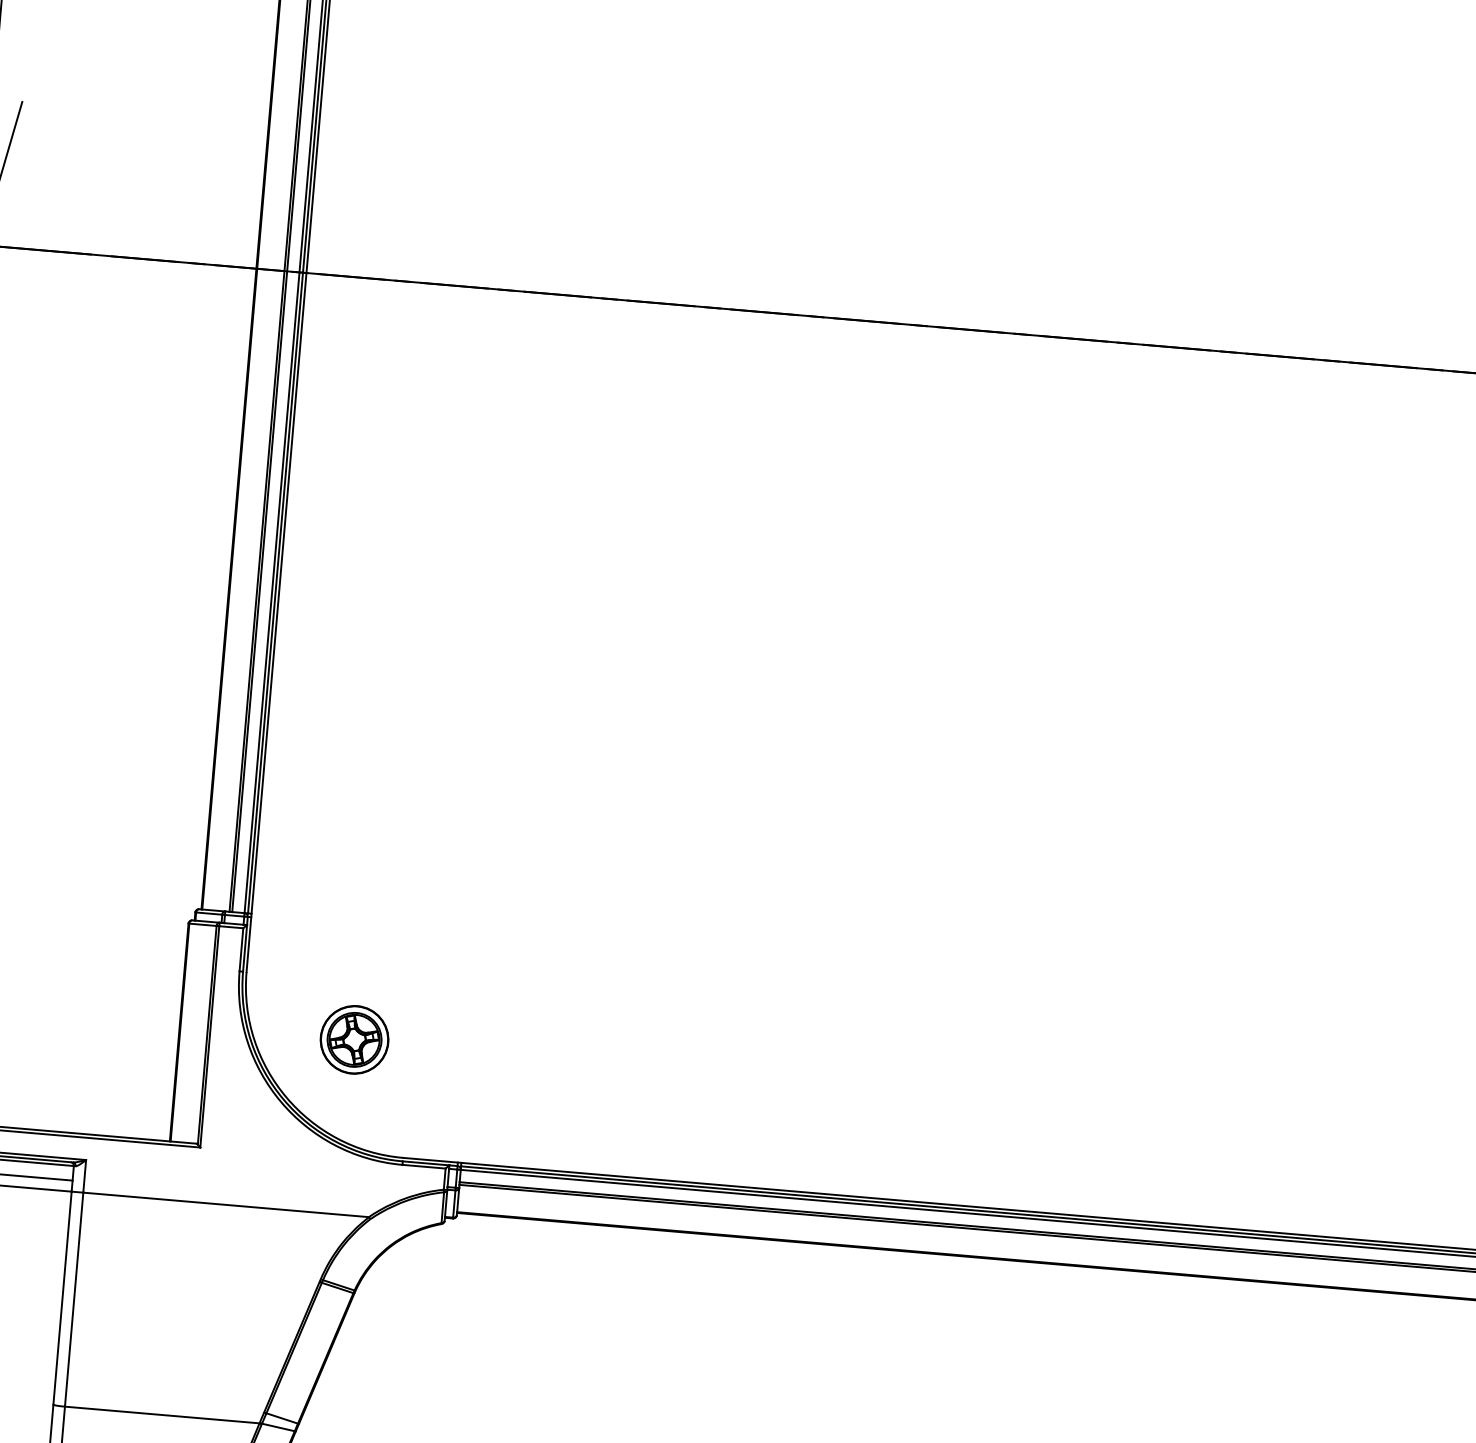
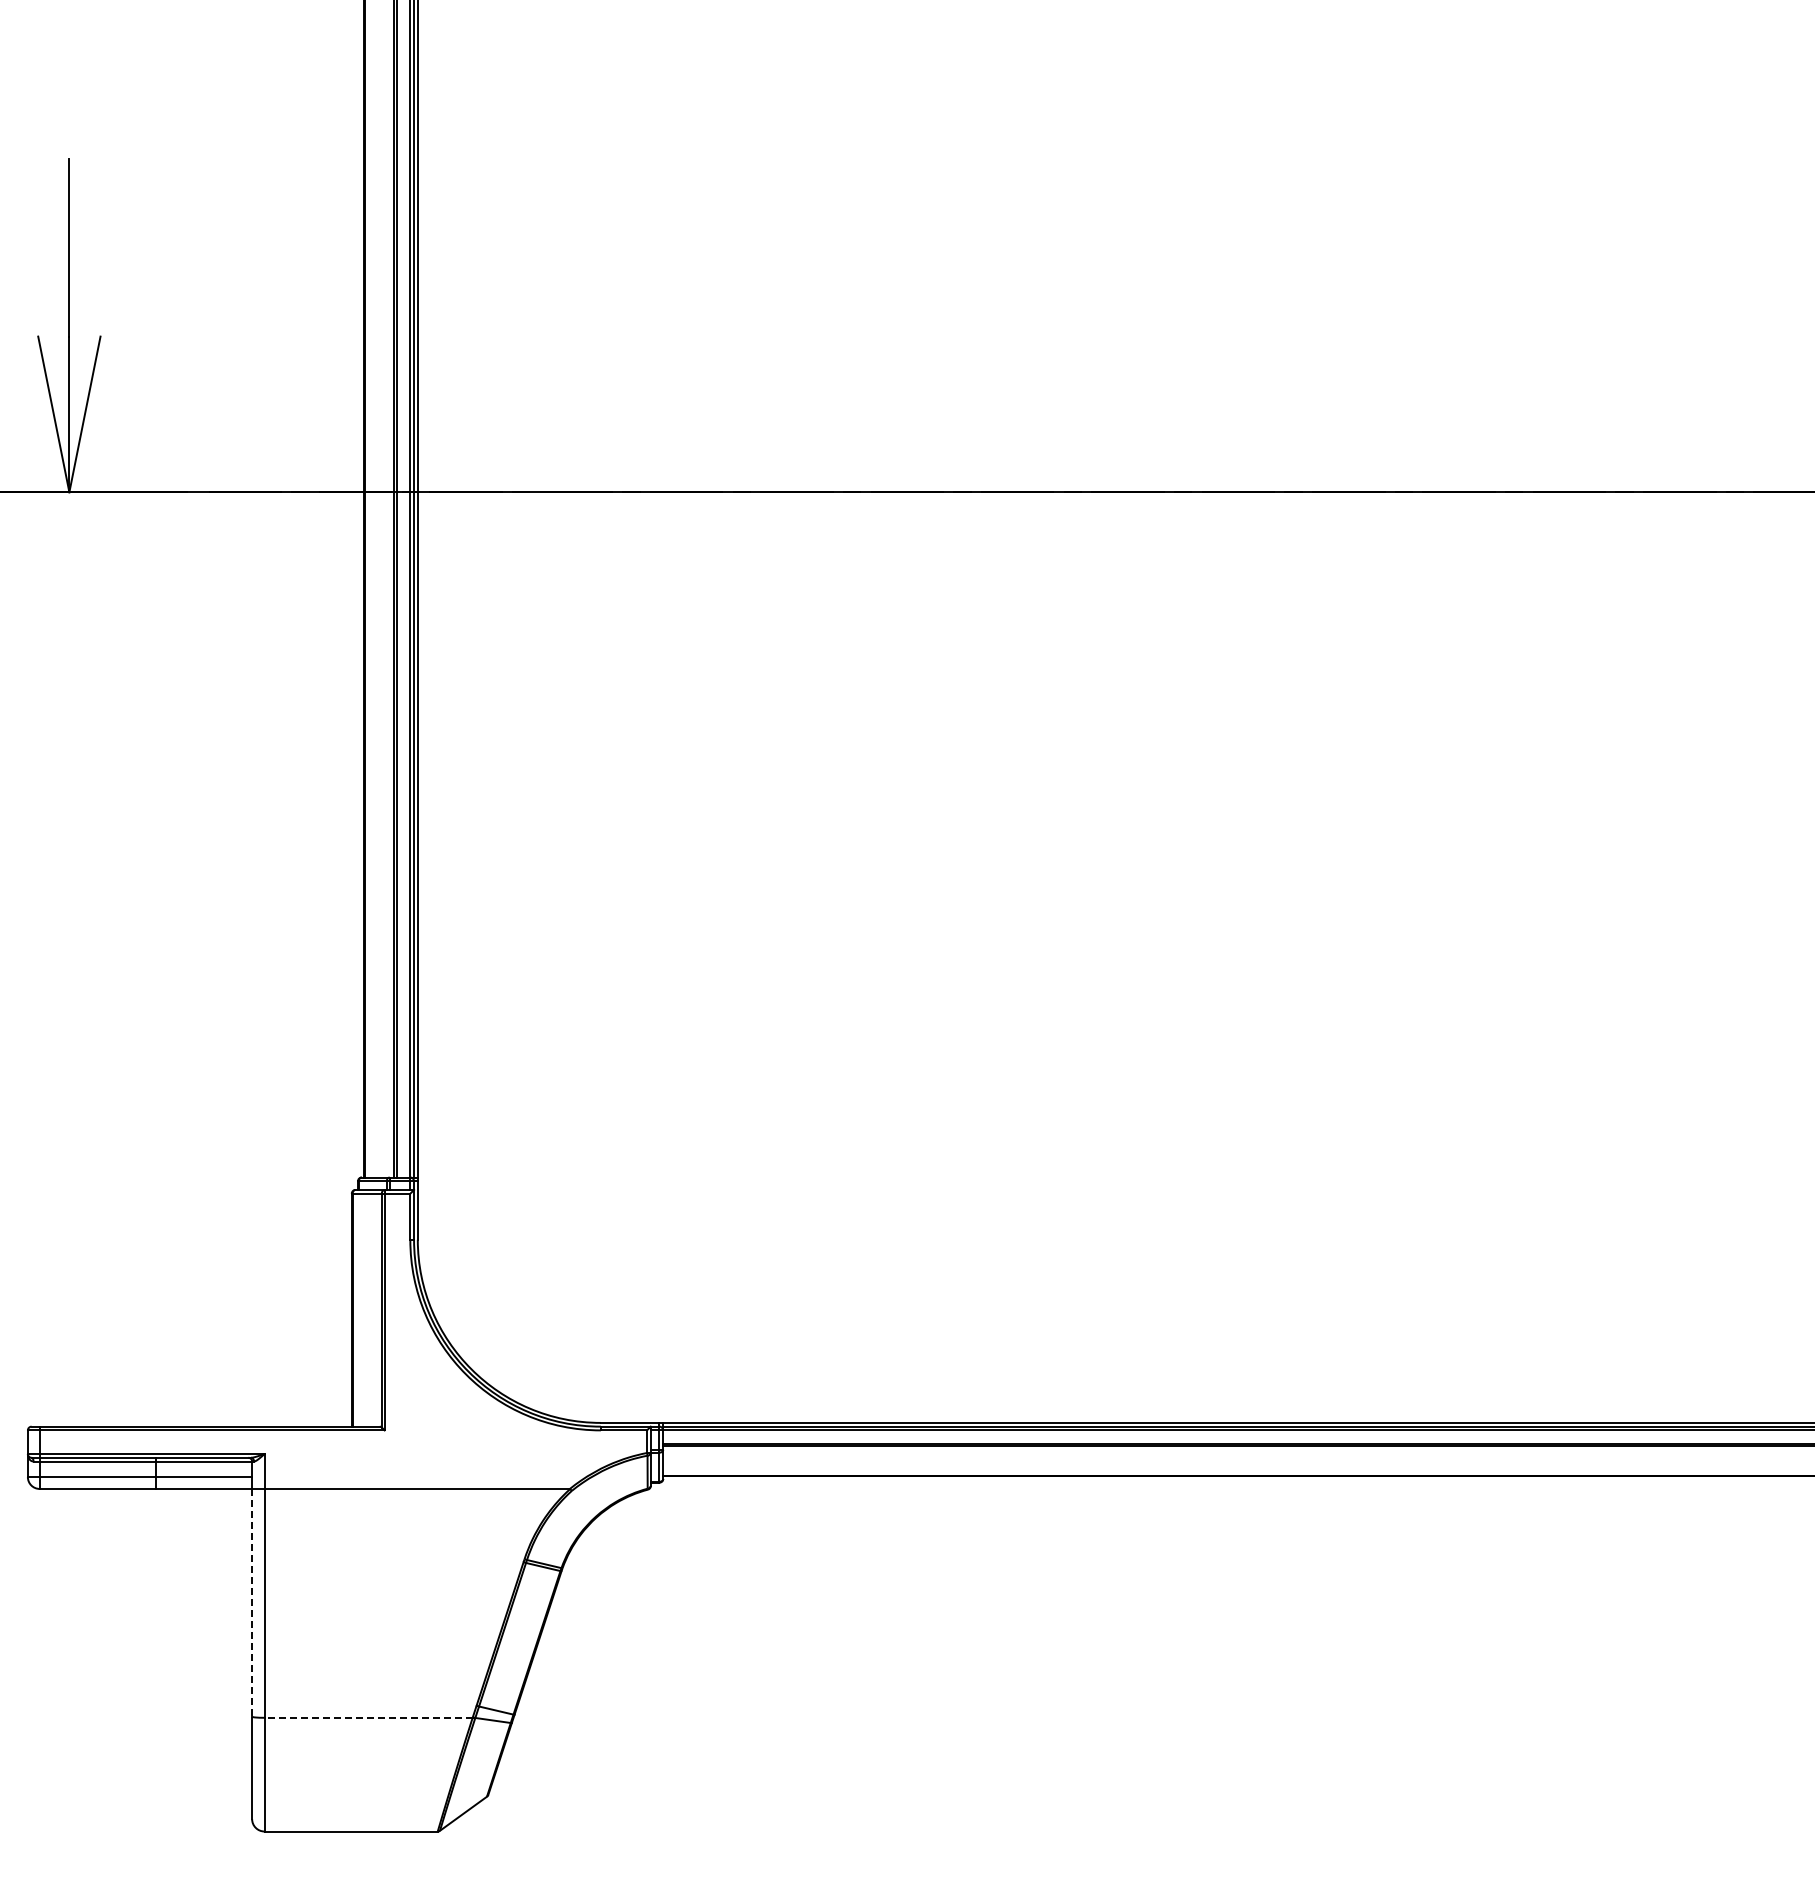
part: (354, 1040) -> (538, 1302), removed
line: (62, 1297) -> (252, 1602), solid -> dashed
line: (162, 1414) -> (368, 1717), solid -> dashed

